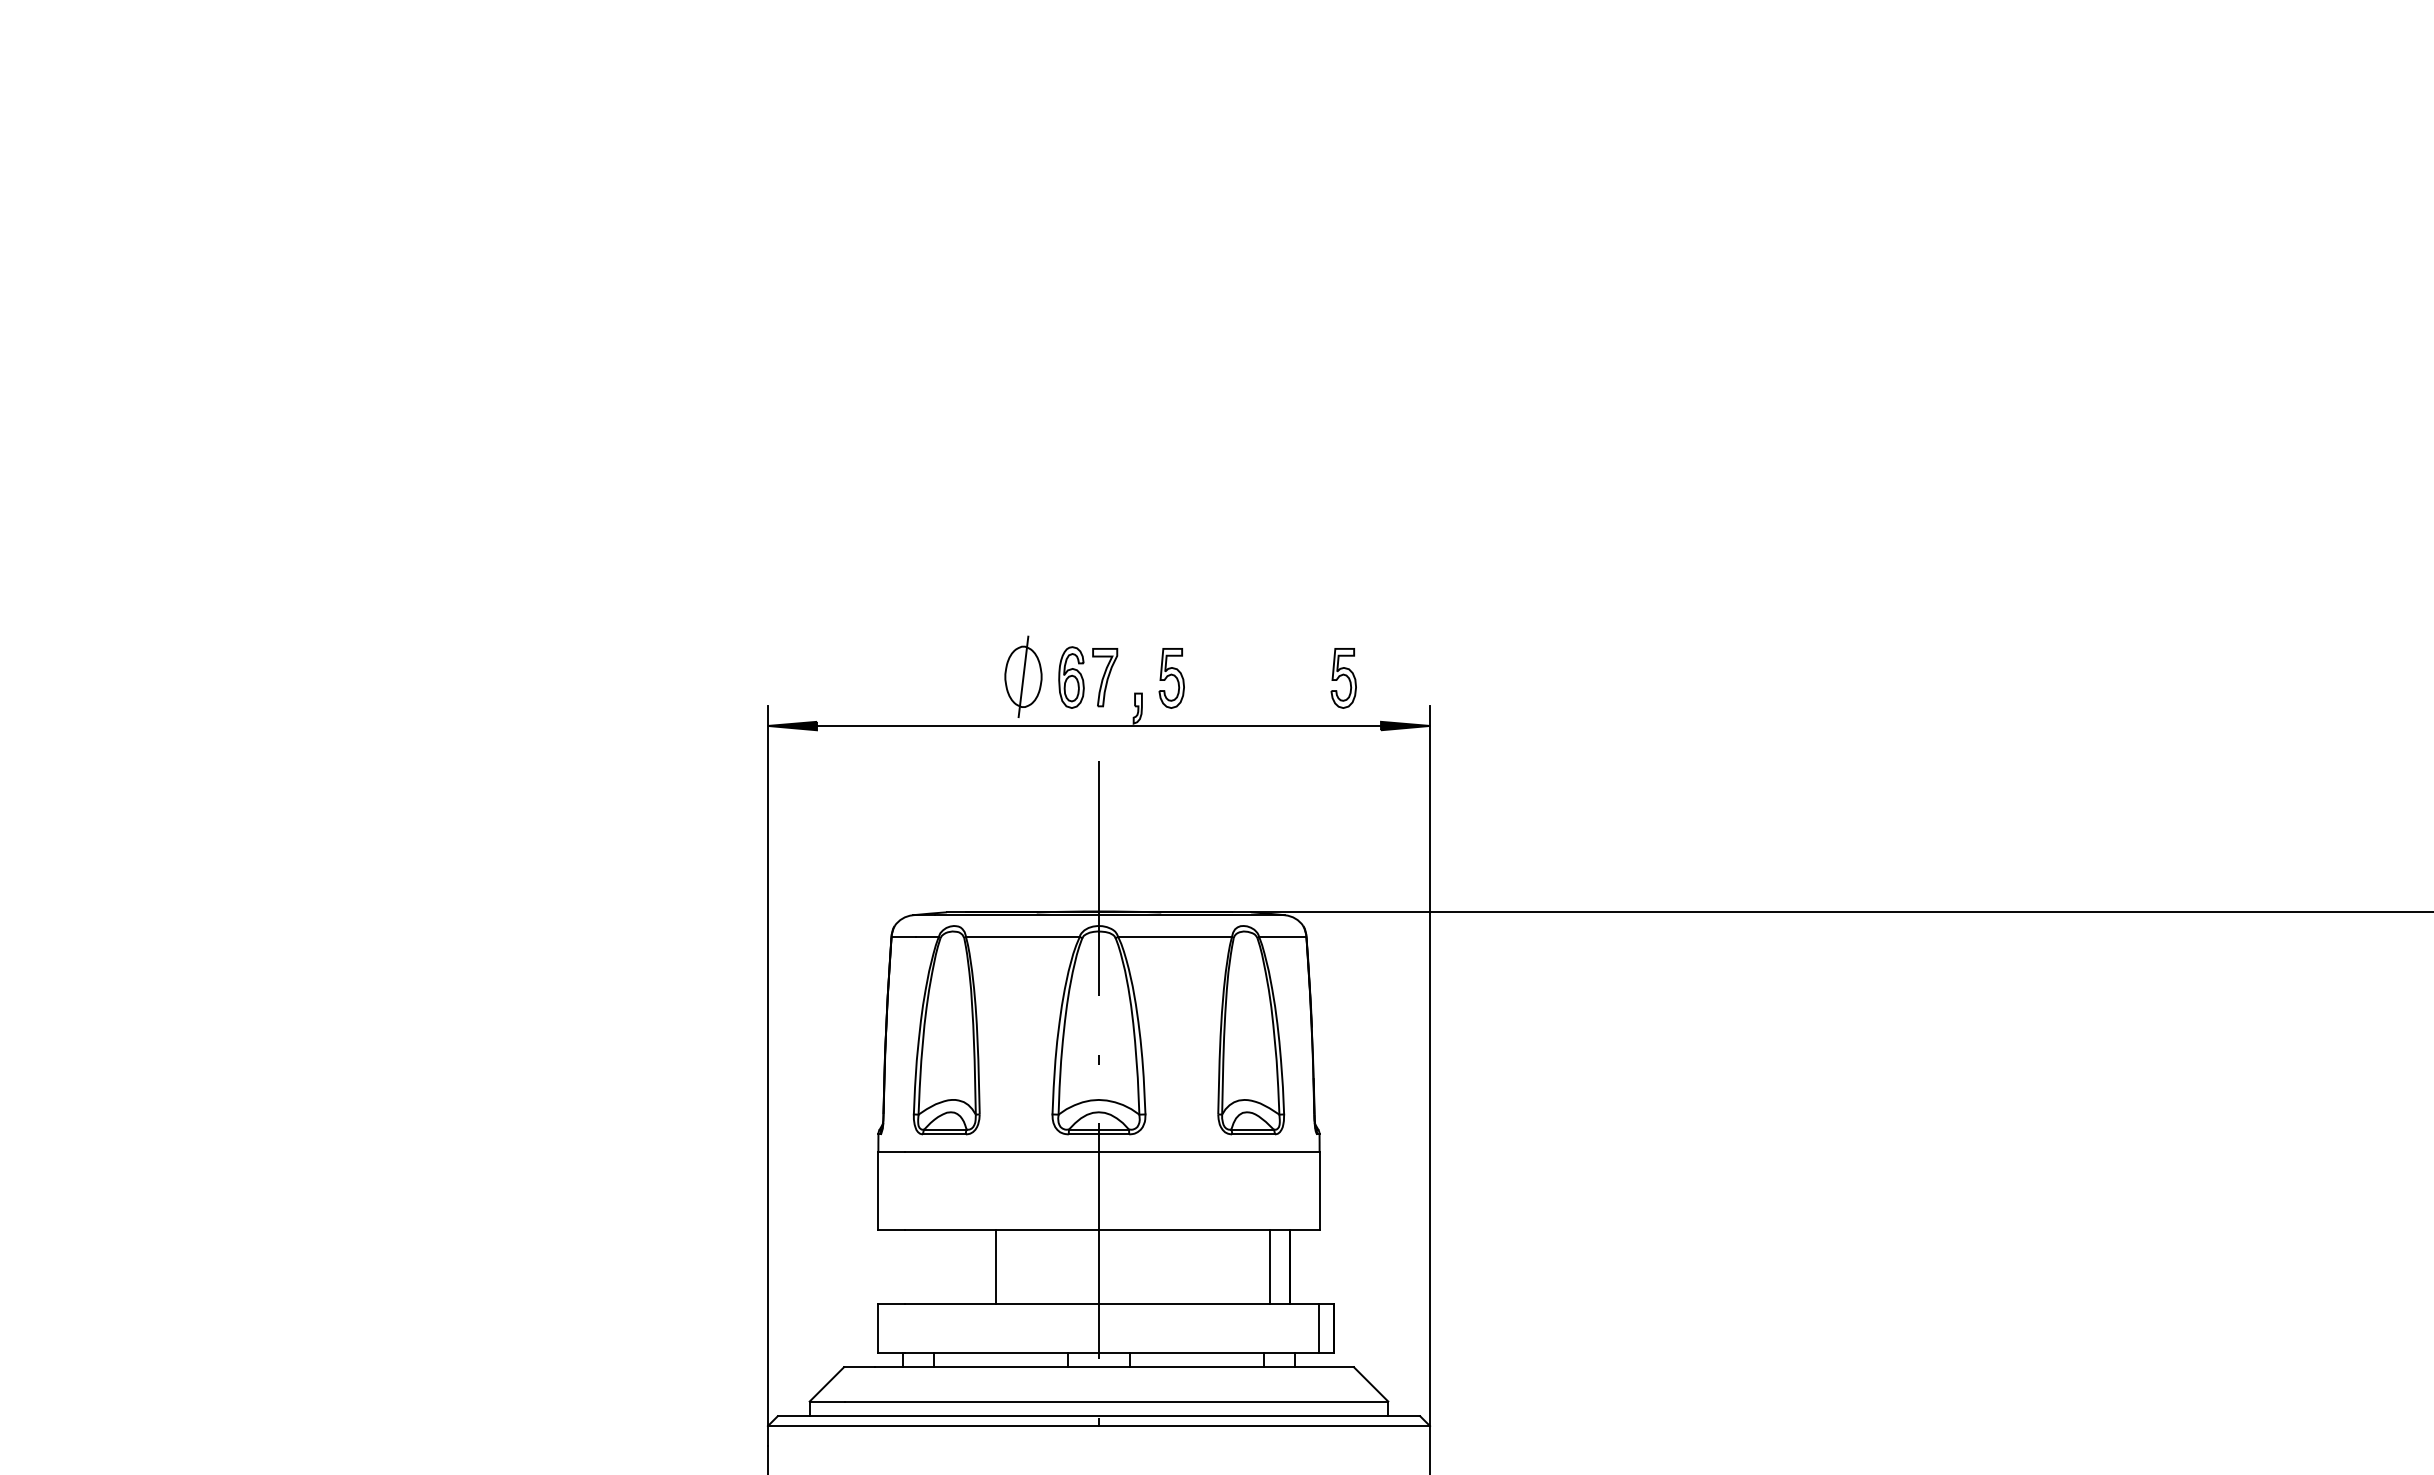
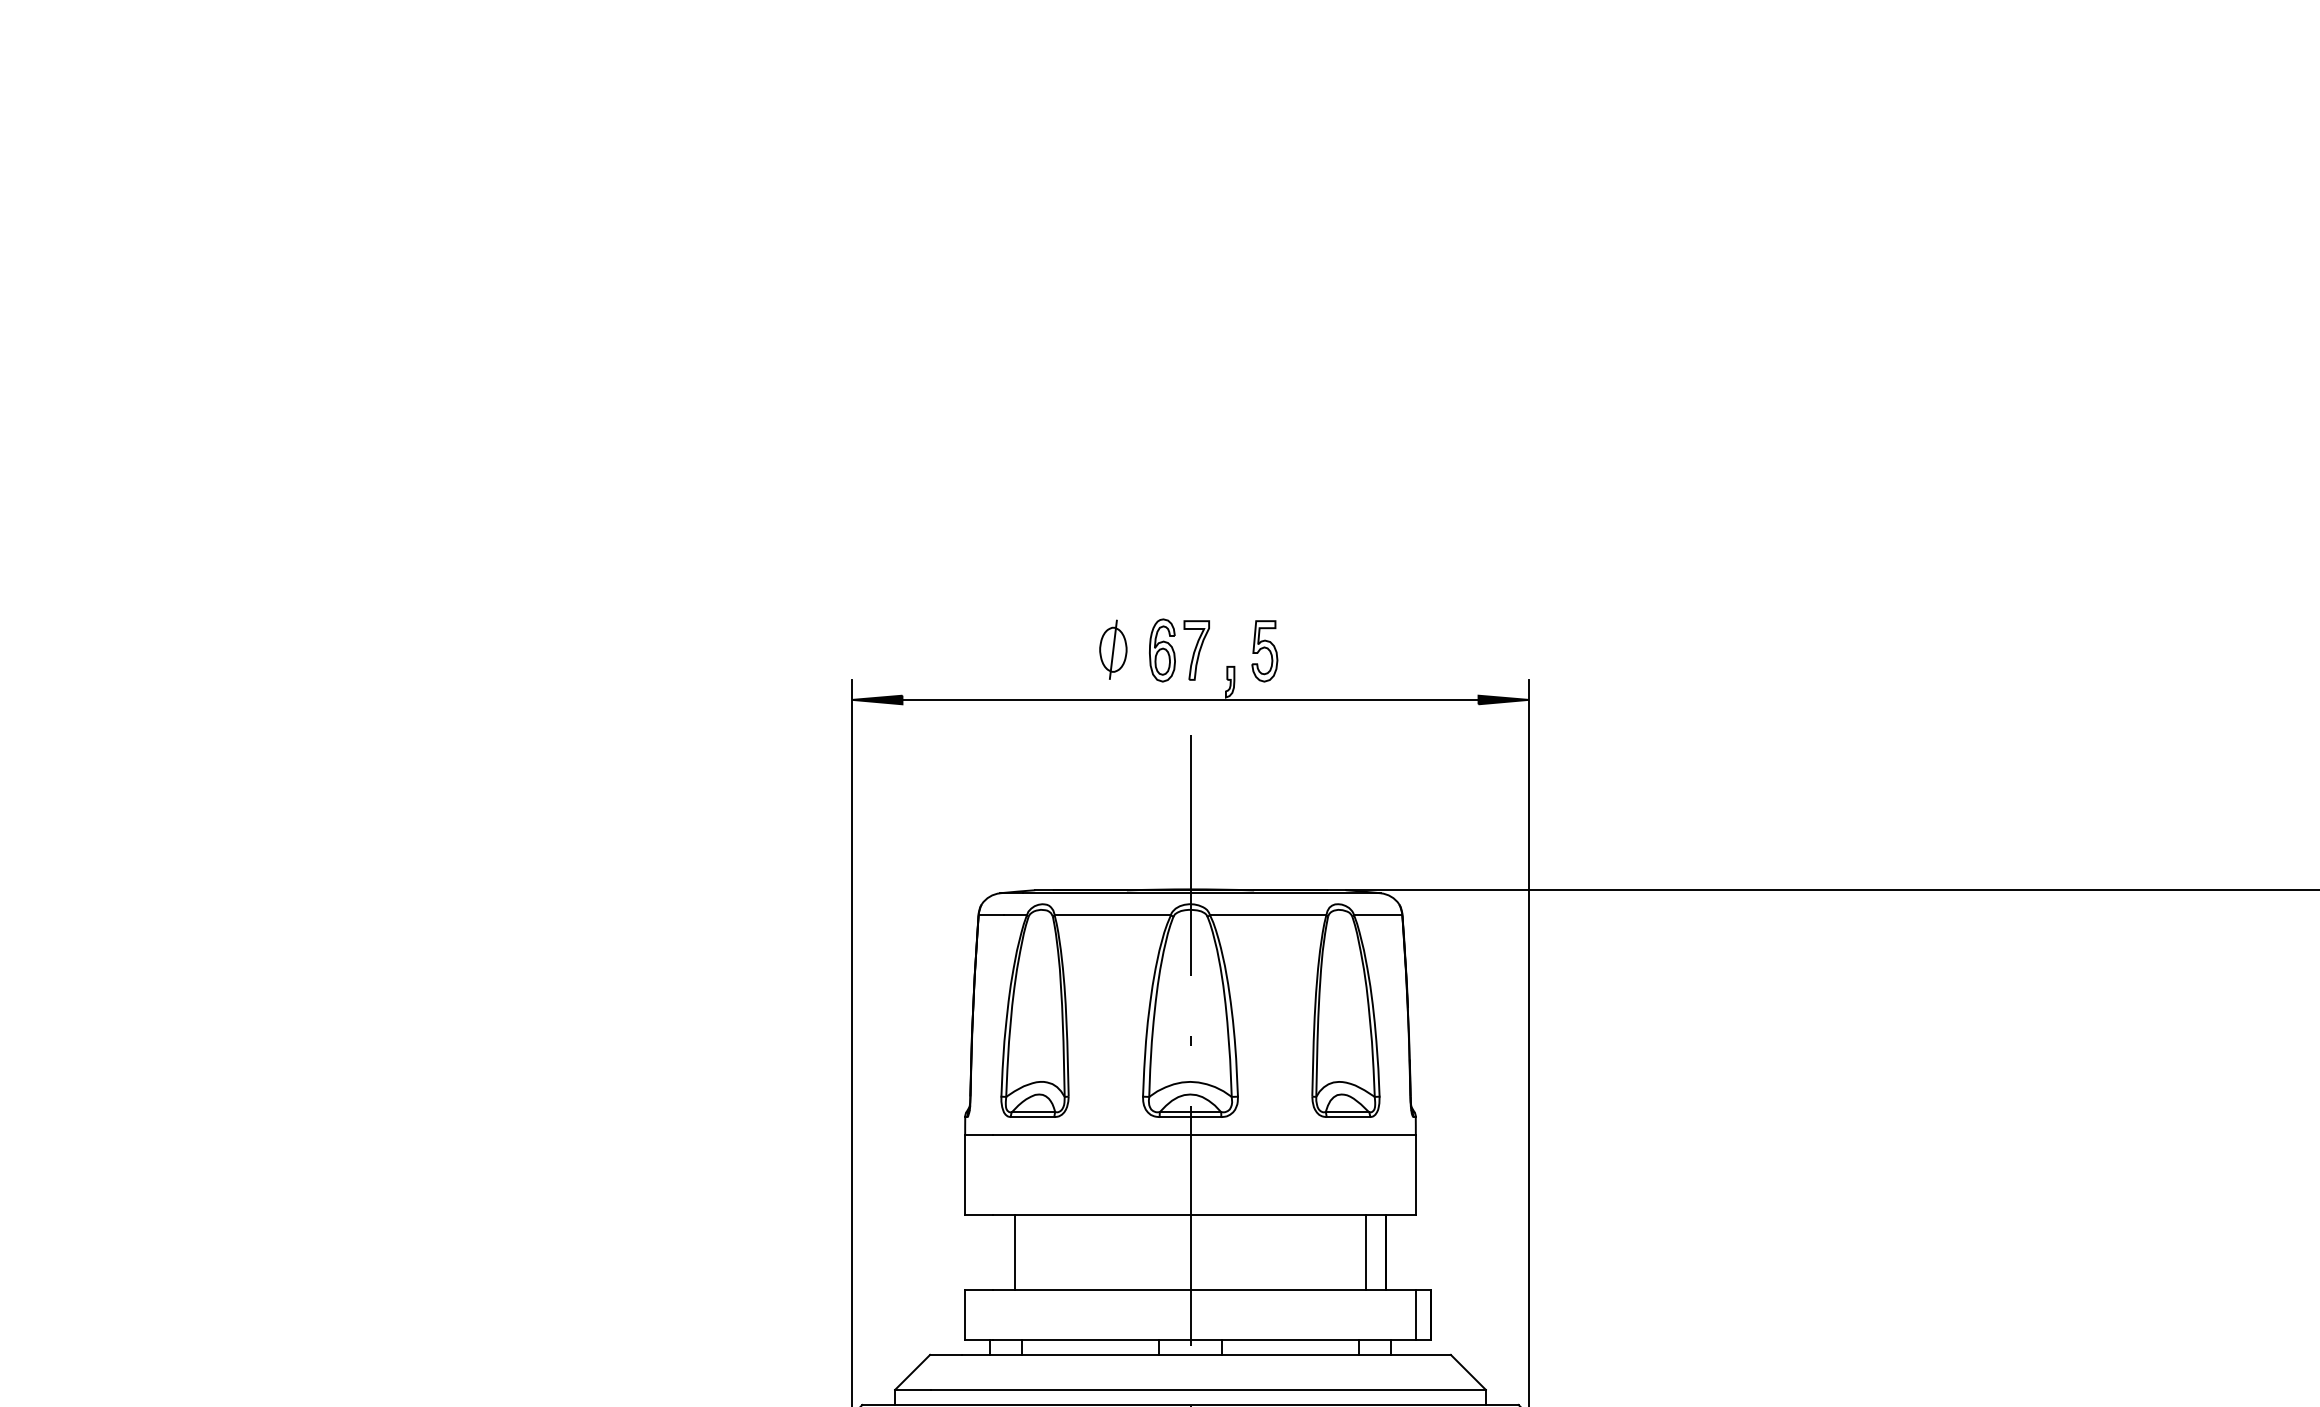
part: (1023, 676) -> (1113, 649), size x0.71
part: (1343, 678) -> (1440, 651), removed
line: (996, 1266) -> (1015, 1252), moved

